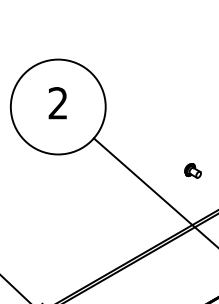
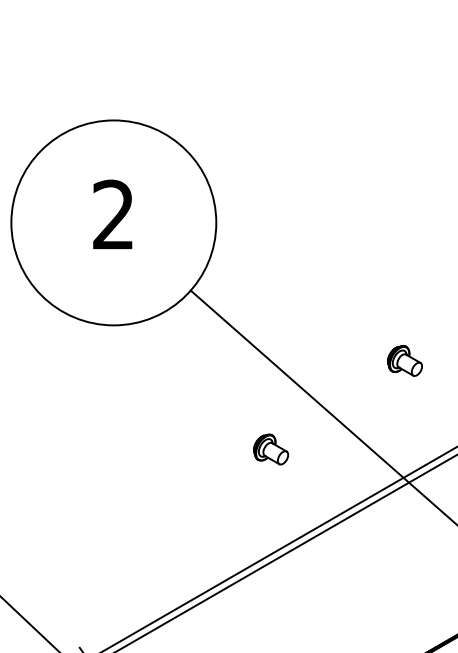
part: (130, 211) -> (269, 448), added

